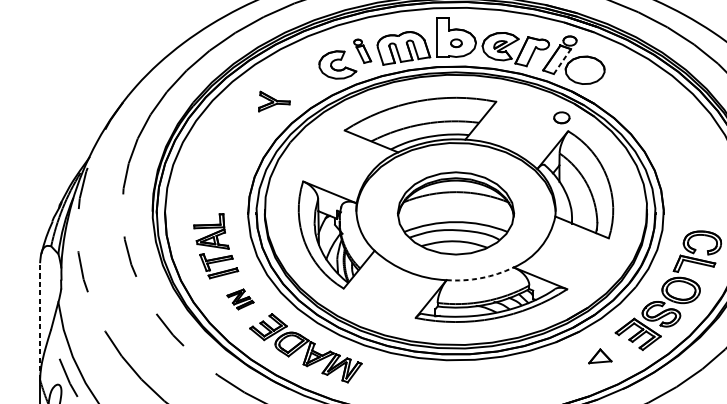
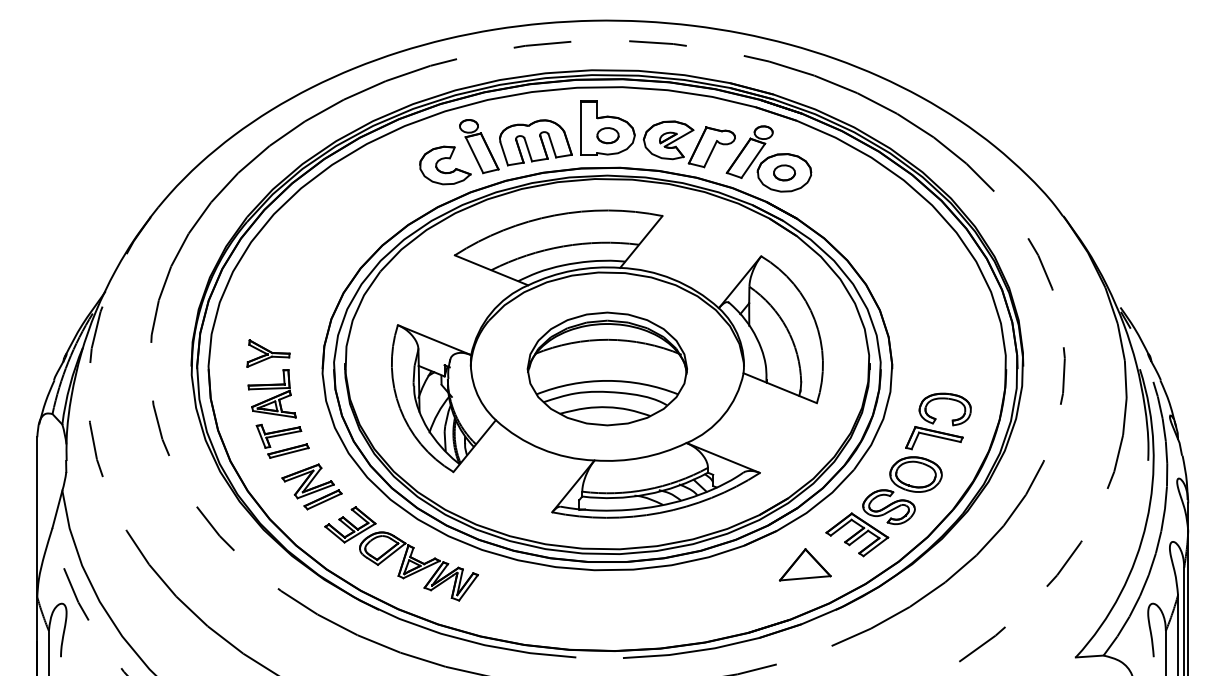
part: (456, 43) -> (607, 135), size x1.43
part: (362, 51) -> (479, 146), size x1.67
line: (562, 61) -> (753, 160), dashed -> solid
part: (274, 101) -> (268, 353), moved
part: (561, 117) -> (784, 172), moved
arc: (480, 278) -> (641, 457), dashed -> solid
part: (240, 299) -> (311, 486), size x1.67
line: (40, 321) -> (37, 517), dashed -> solid
part: (599, 356) -> (804, 564), size x1.67

